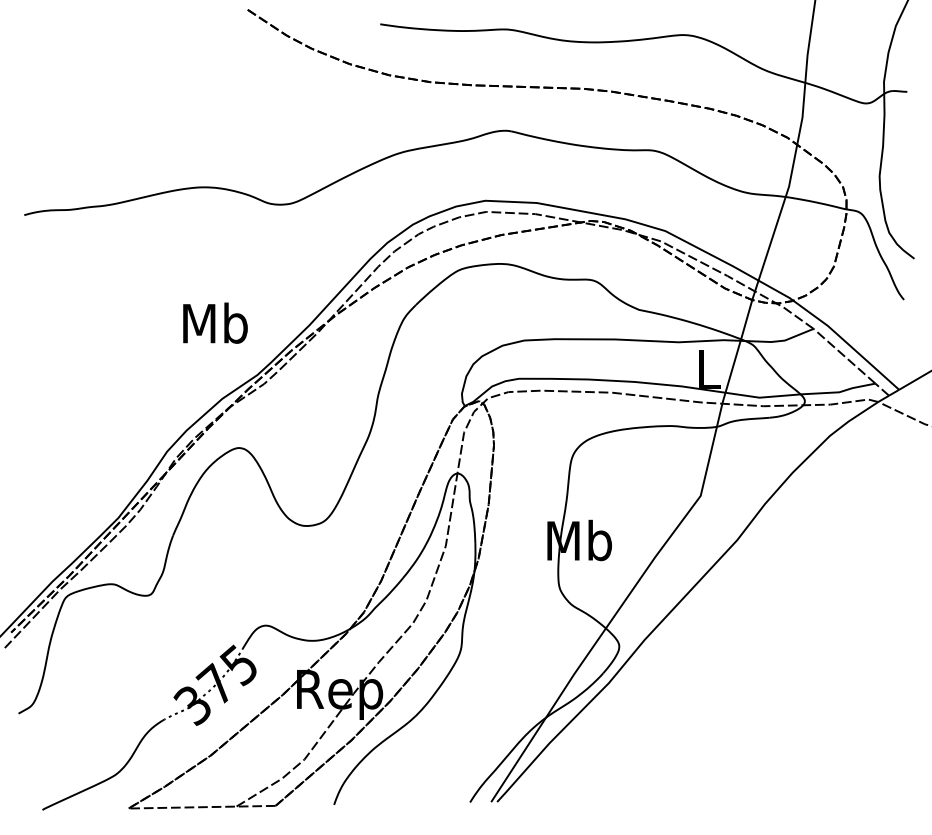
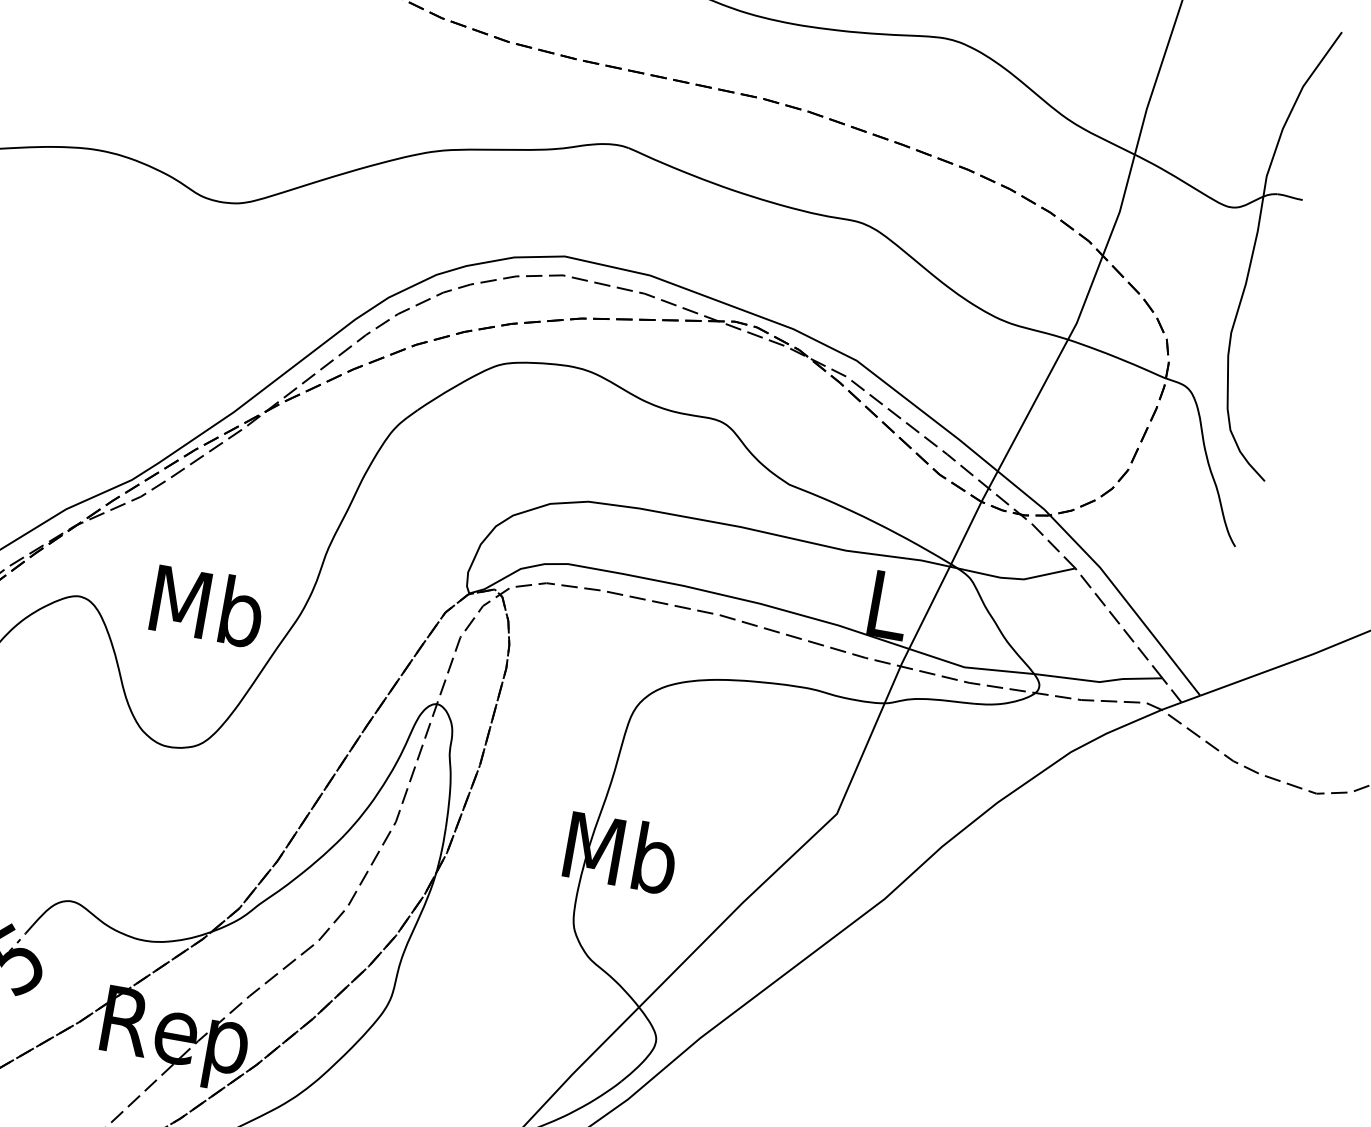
text: (215, 322) -> (208, 604), moved

